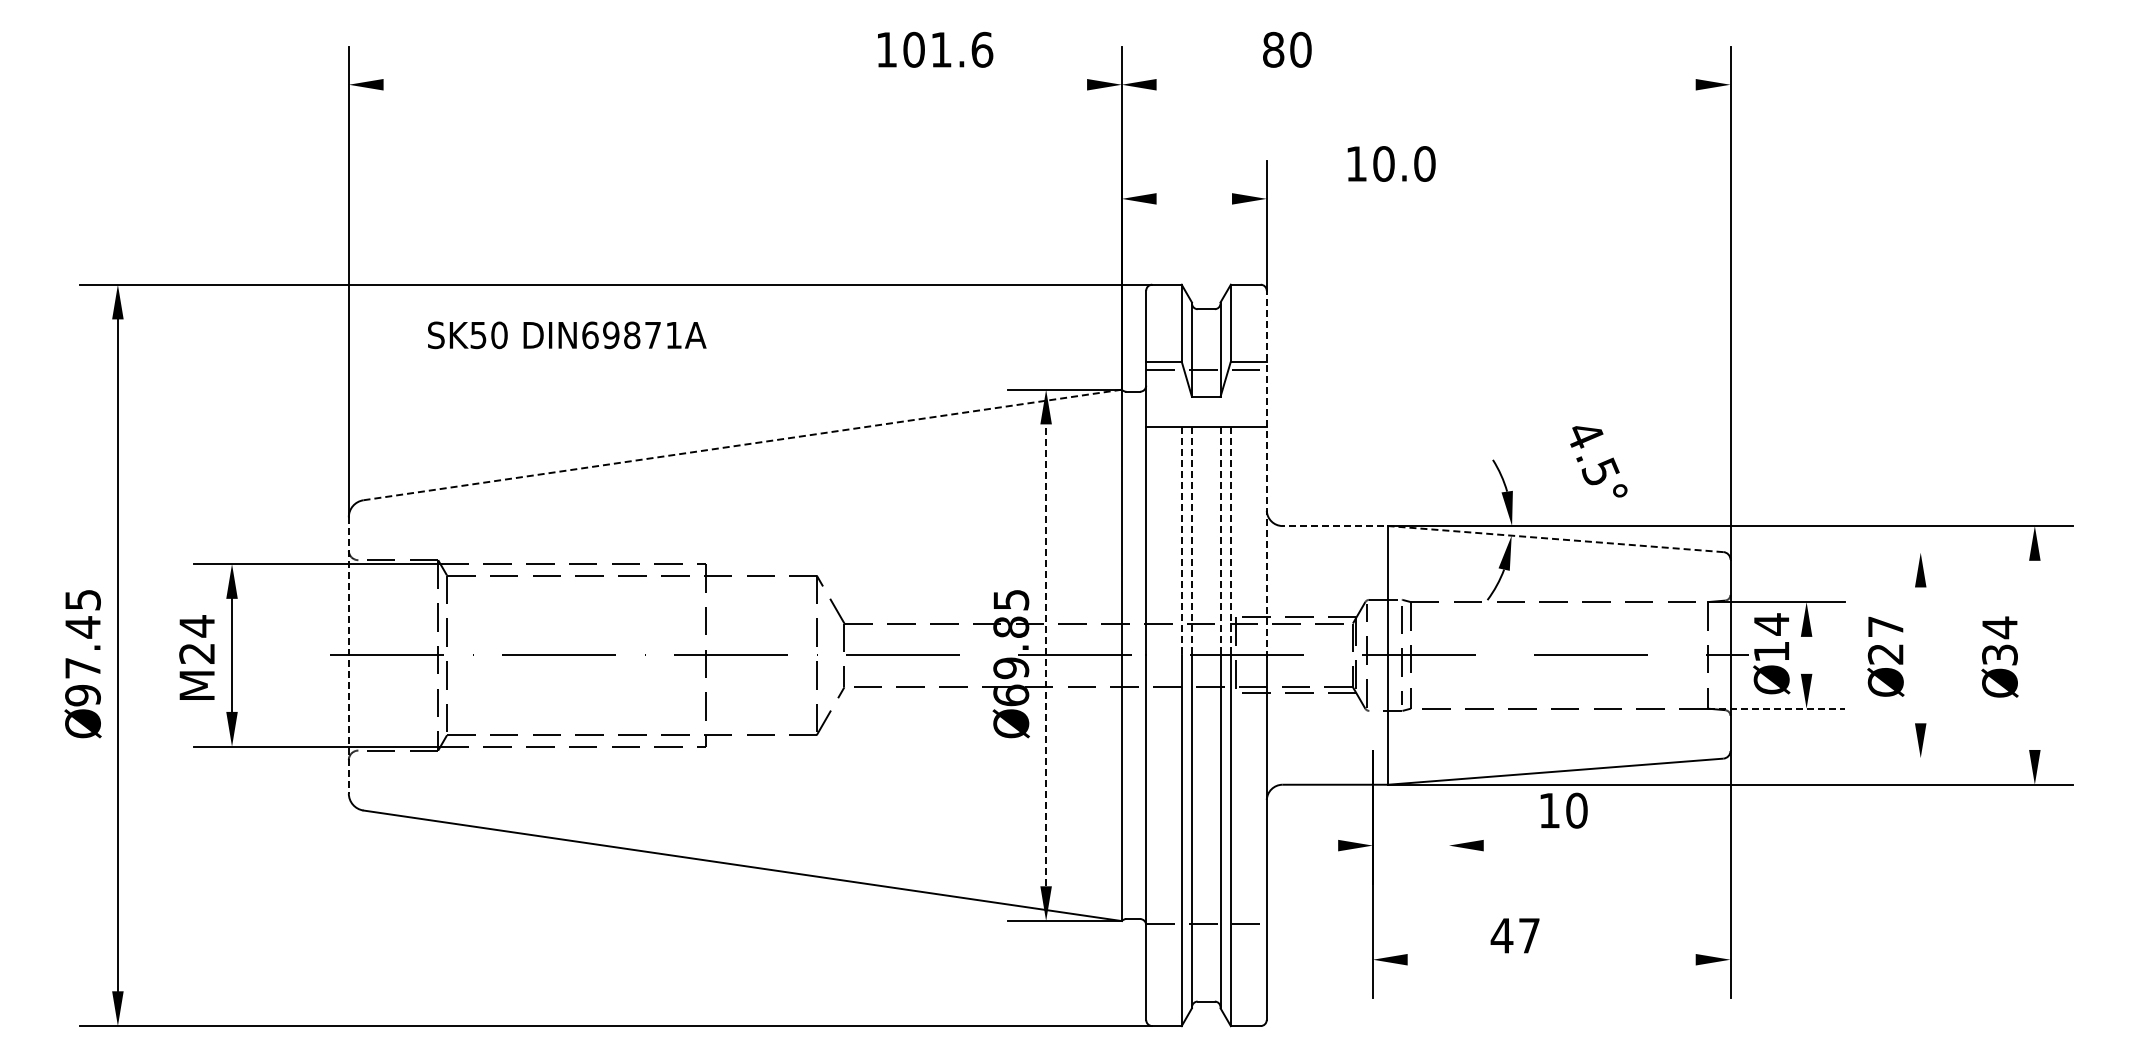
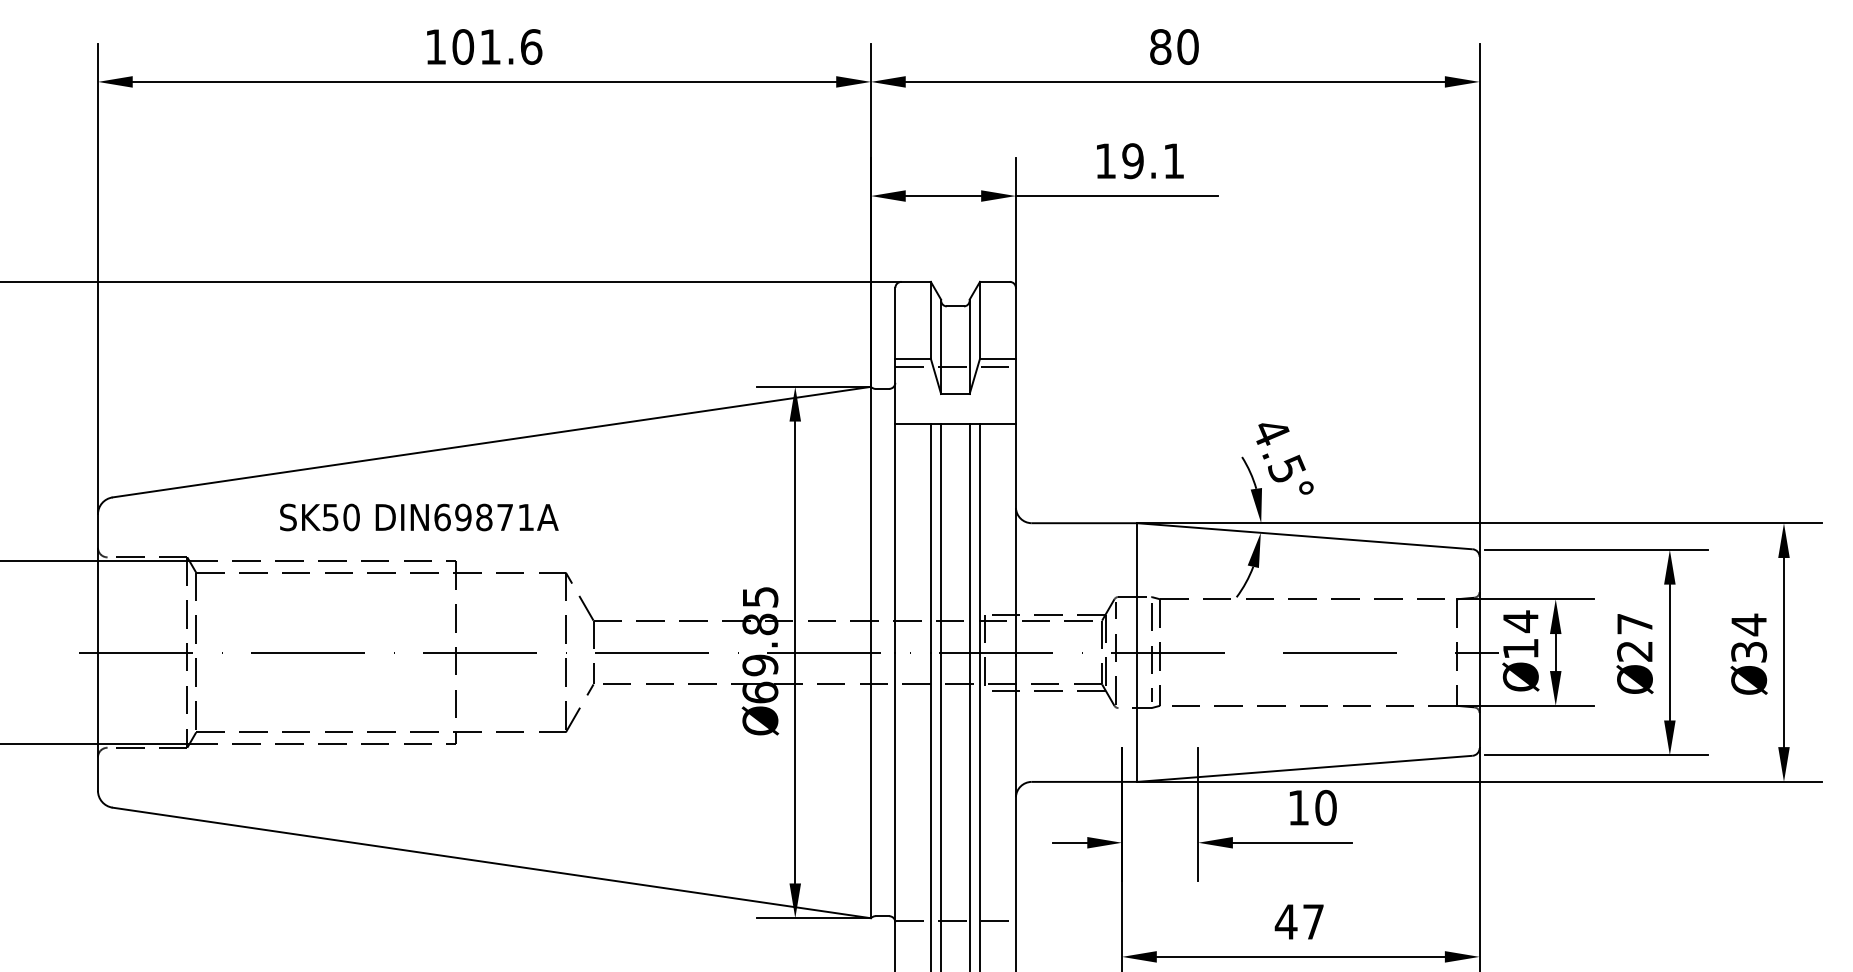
text: (935, 49) -> (484, 46), moved
text: (1287, 49) -> (1174, 46), moved
line: (735, 84) -> (484, 81), added
line: (1425, 84) -> (1174, 81), added
text: (1404, 163) -> (1153, 160), 10.0 -> 19.1
line: (1194, 198) -> (943, 195), added
line: (1367, 198) -> (1116, 195), added
text: (567, 335) -> (419, 517), moved
line: (743, 444) -> (492, 441), dashed -> solid
text: (1598, 461) -> (1284, 458), moved
line: (1266, 474) -> (1015, 471), dashed -> solid
line: (1502, 534) -> (1251, 531), dashed -> solid
line: (1181, 541) -> (930, 538), dashed -> solid
line: (1191, 541) -> (940, 538), dashed -> solid
line: (1220, 541) -> (969, 538), dashed -> solid
line: (1230, 541) -> (979, 538), dashed -> solid
line: (1847, 552) -> (1596, 549), added
line: (1806, 654) -> (1555, 651), added
line: (2034, 654) -> (1783, 651), added
line: (348, 655) -> (97, 652), dashed -> solid
line: (1046, 655) -> (795, 652), dashed -> solid
line: (1920, 655) -> (1669, 652), added
line: (1776, 708) -> (1525, 705), dashed -> solid
line: (1847, 758) -> (1596, 755), added
line: (1449, 817) -> (1198, 814), added
line: (1320, 845) -> (1069, 842), added
line: (1543, 845) -> (1292, 842), added
text: (1514, 935) -> (1298, 921), moved
line: (1551, 959) -> (1300, 956), added

